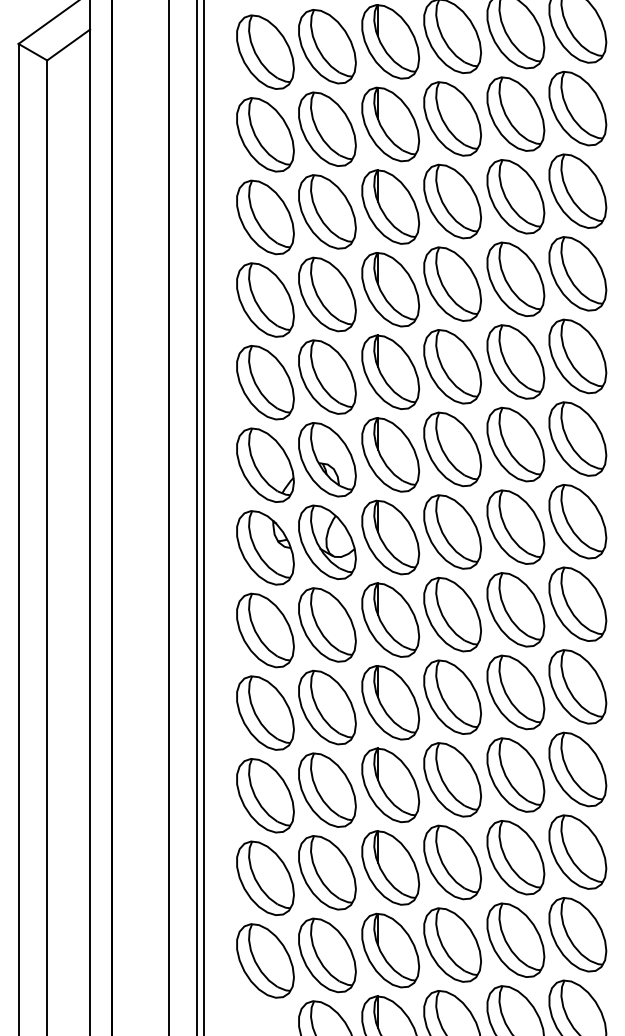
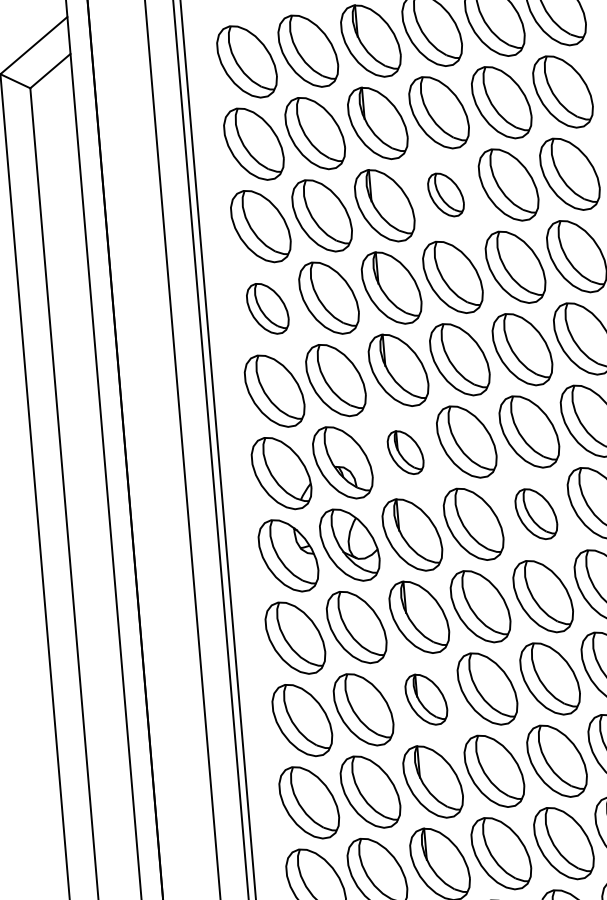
part: (452, 201) -> (446, 194), size x0.6
part: (265, 299) -> (267, 308), size x0.7
part: (390, 454) -> (405, 452), size x0.6
part: (515, 526) -> (535, 513), size x0.7
part: (390, 702) -> (426, 699), size x0.7

